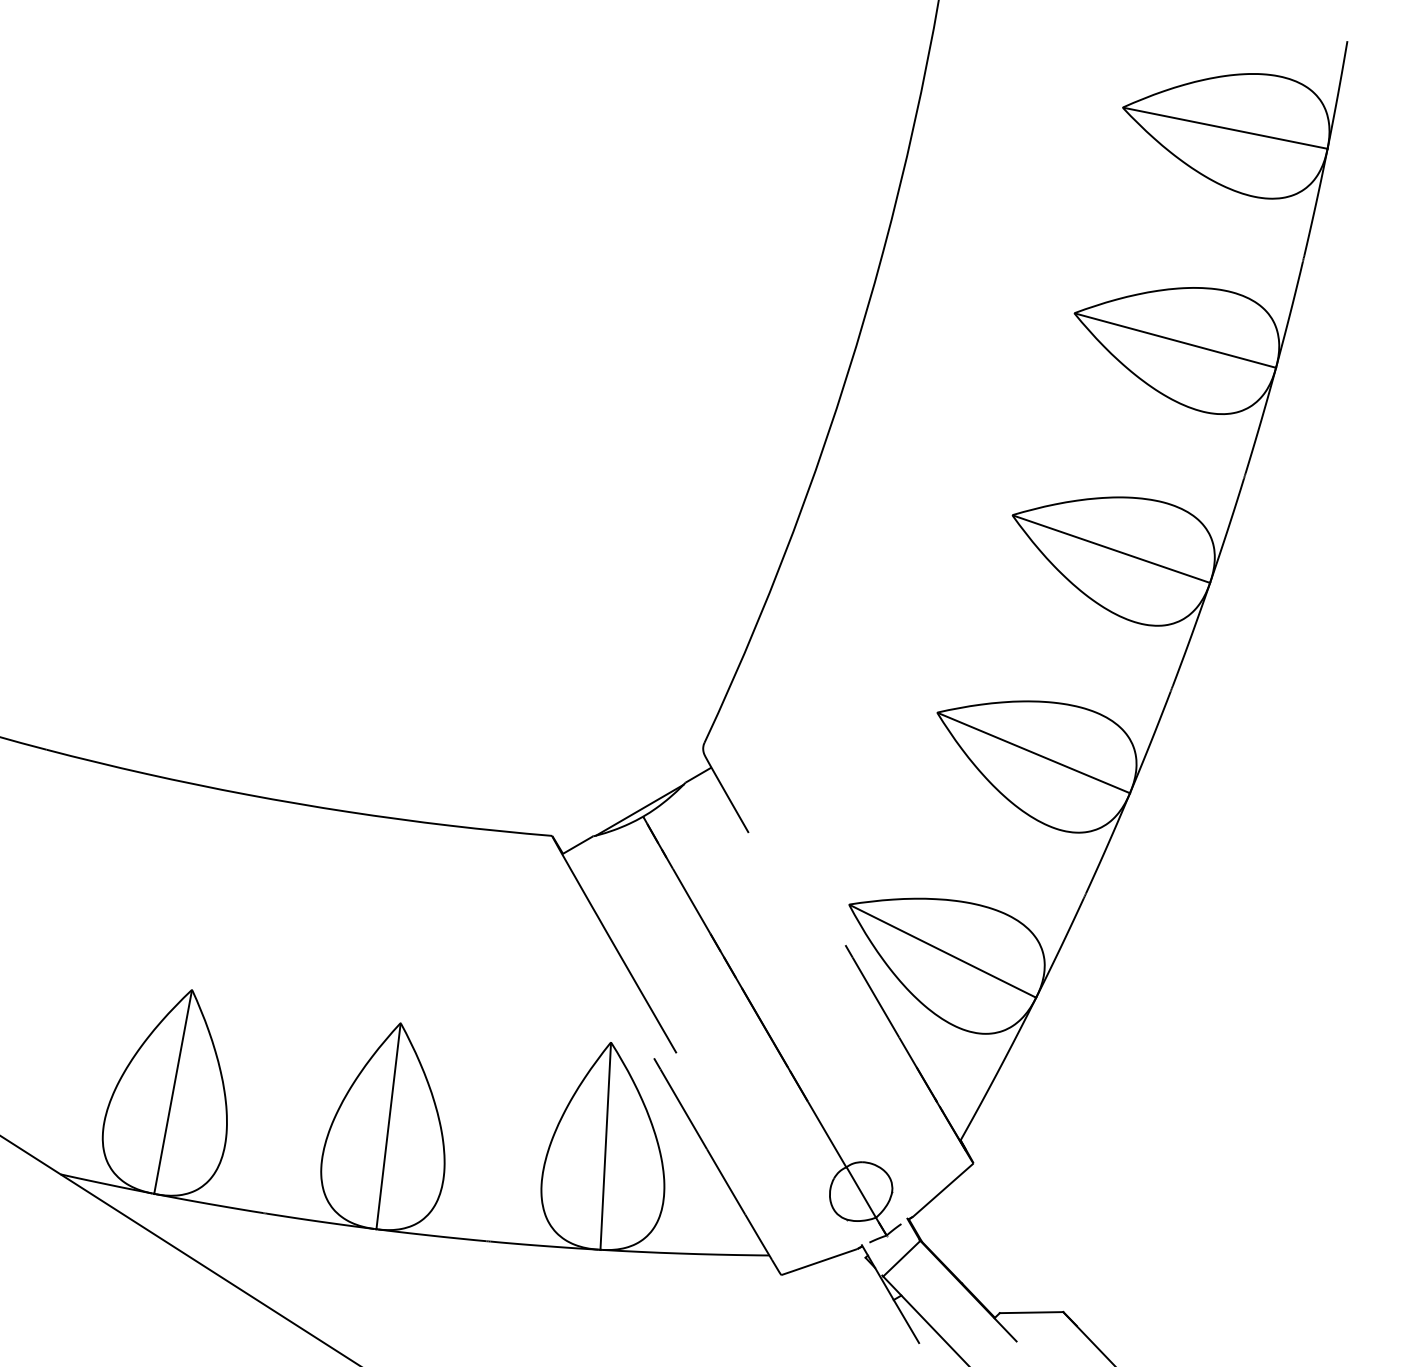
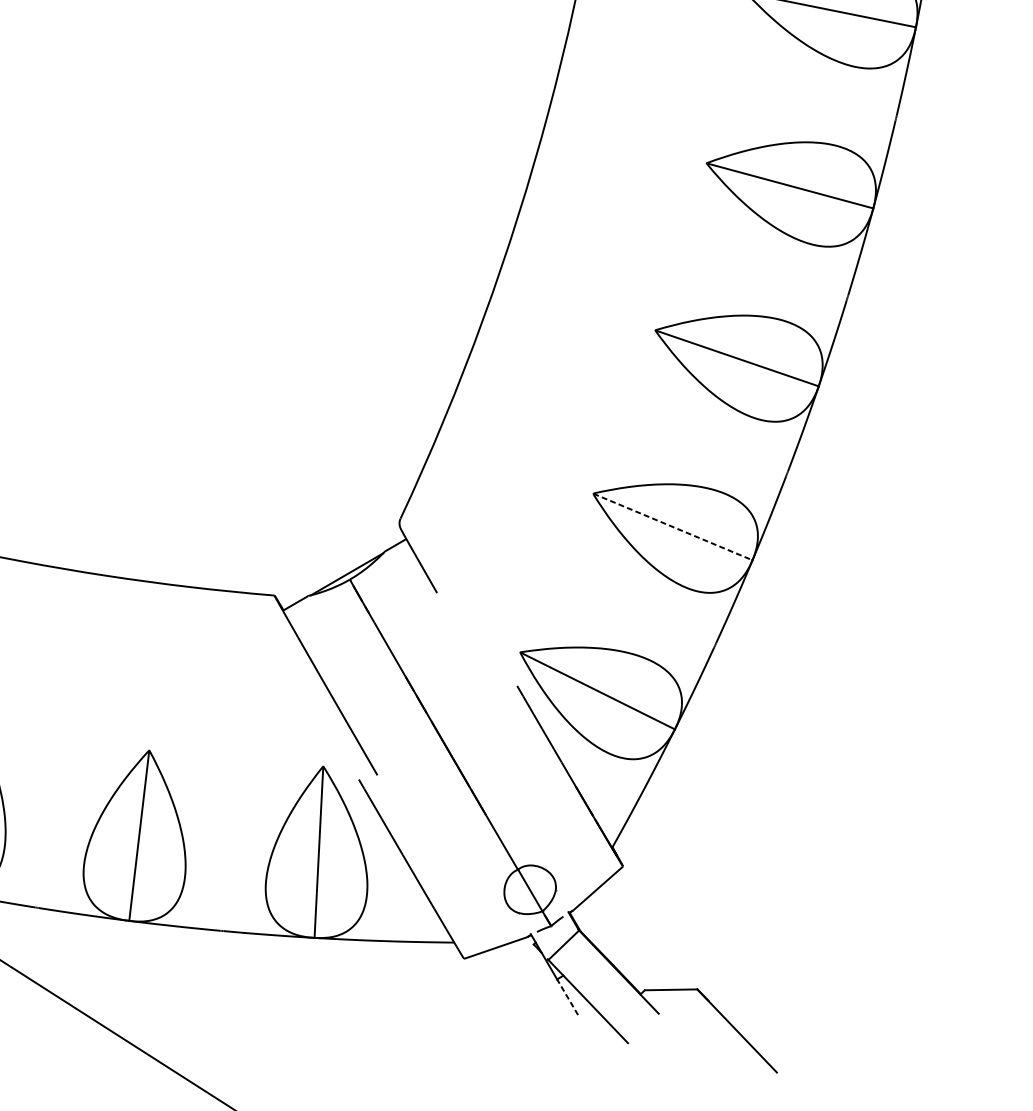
line: (1034, 753) -> (673, 527), solid -> dashed
line: (906, 1321) -> (567, 997), solid -> dashed

